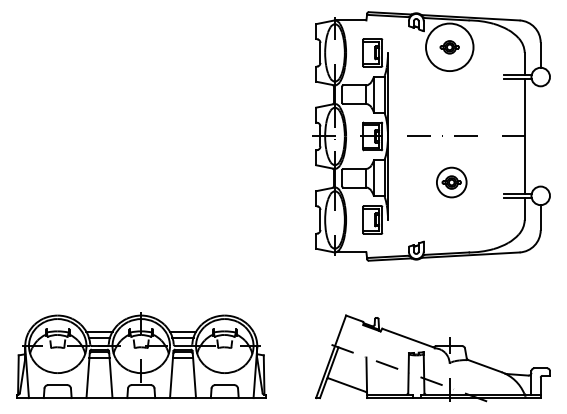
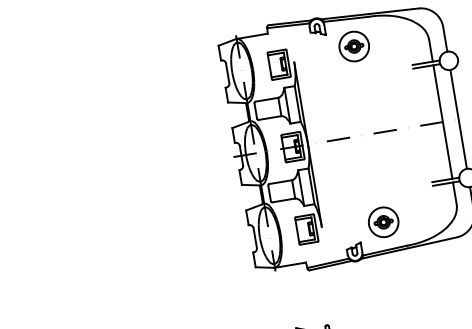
circle: (449, 47) -> (354, 46), size x0.62
line: (540, 136) -> (458, 119), added
part: (451, 182) -> (383, 222), moved

